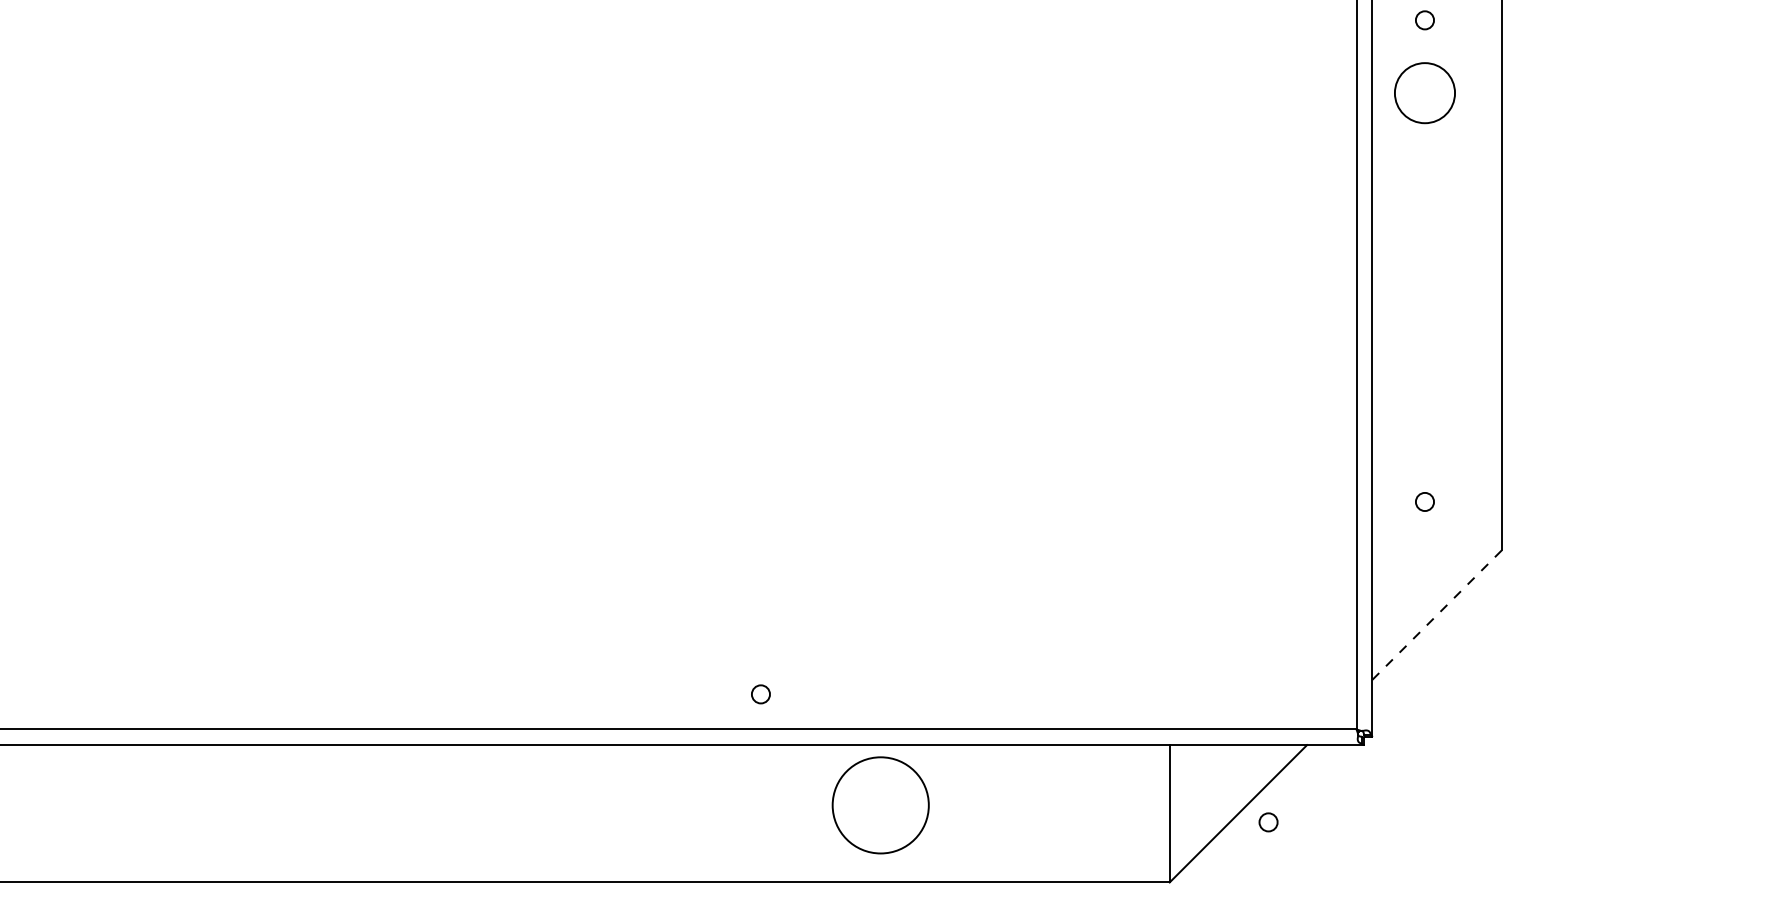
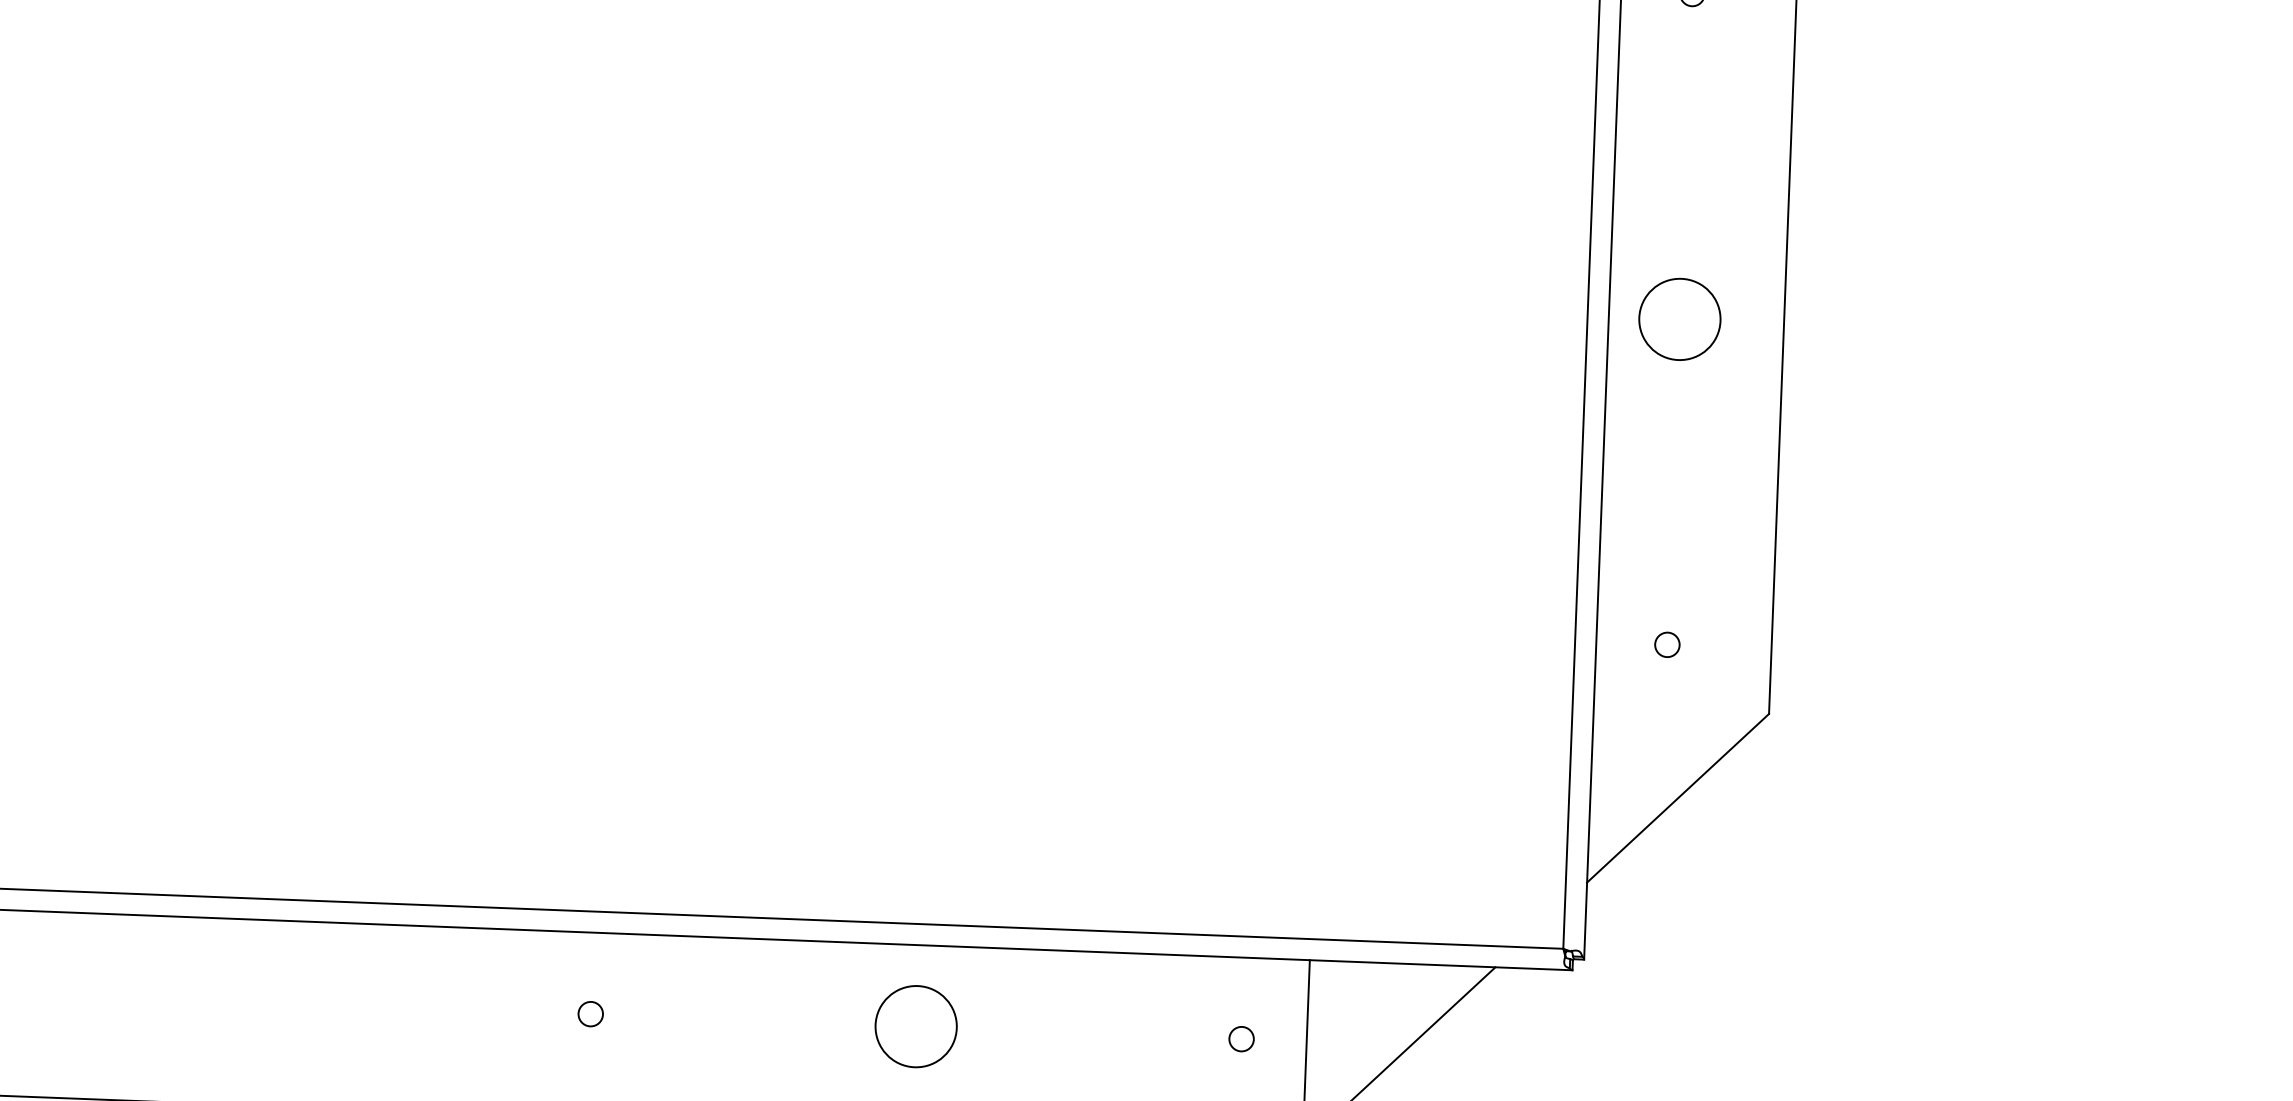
circle: (1424, 93) -> (1679, 319), moved
line: (1437, 615) -> (1678, 798), dashed -> solid
circle: (760, 694) -> (590, 1014), moved
circle: (880, 805) -> (915, 1026), size x0.62
circle: (1268, 822) -> (1241, 1039), moved

